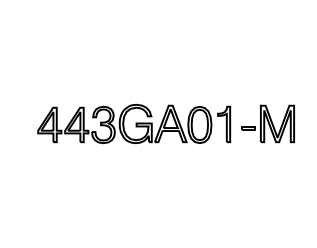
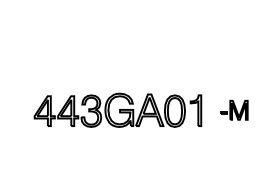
part: (267, 123) -> (233, 109), size x0.6

